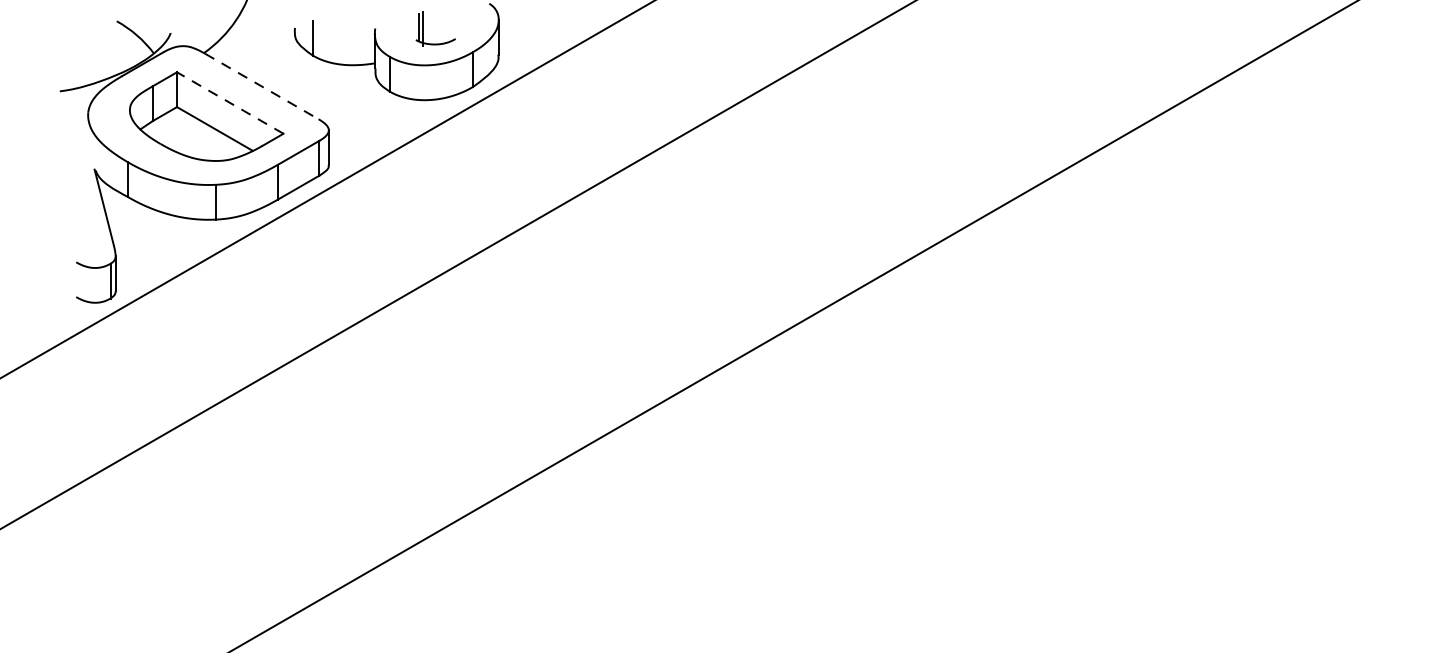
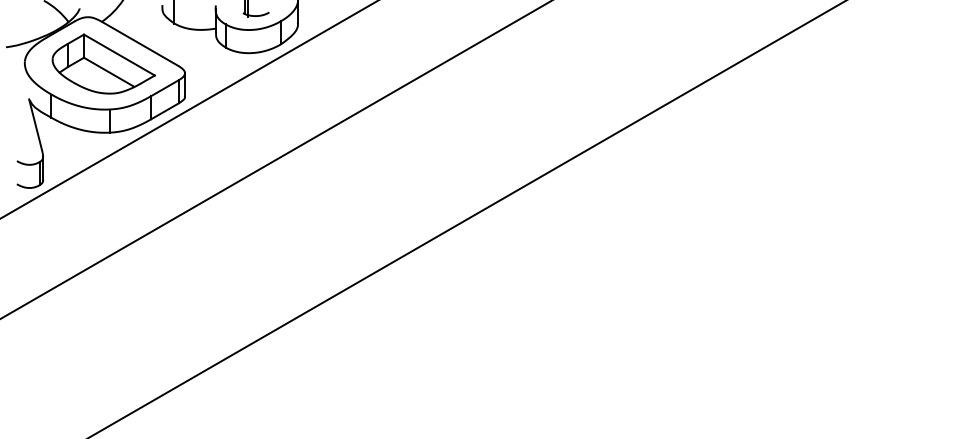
line: (261, 87) -> (140, 44), dashed -> solid
line: (230, 103) -> (119, 55), dashed -> solid

